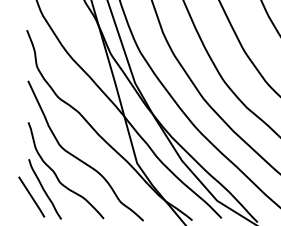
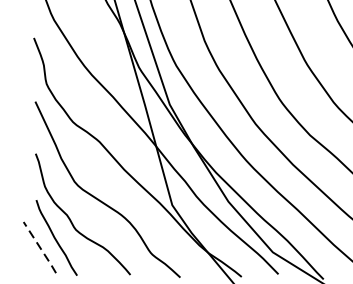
line: (32, 197) -> (40, 248), solid -> dashed

